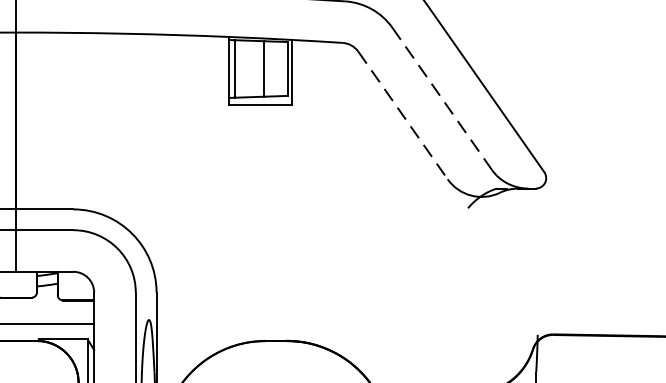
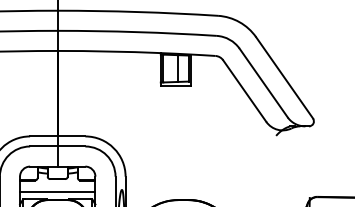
line: (441, 99) -> (263, 83), dashed -> solid
line: (402, 116) -> (244, 91), dashed -> solid

